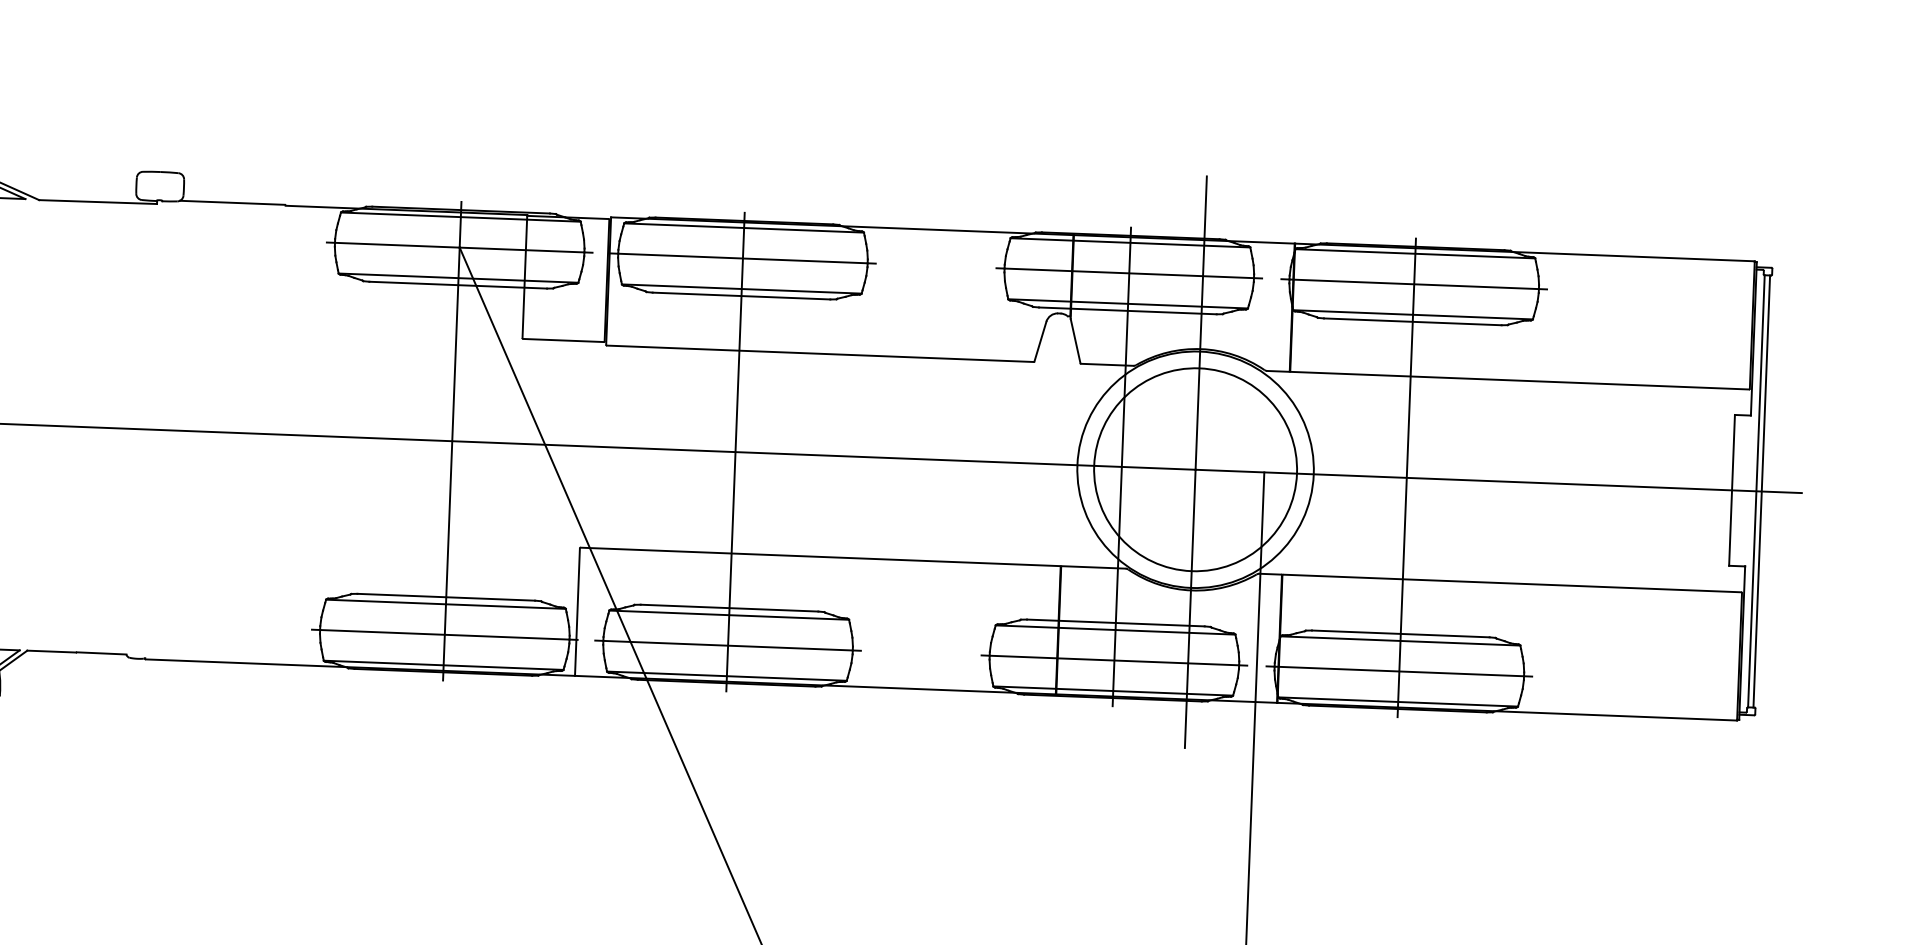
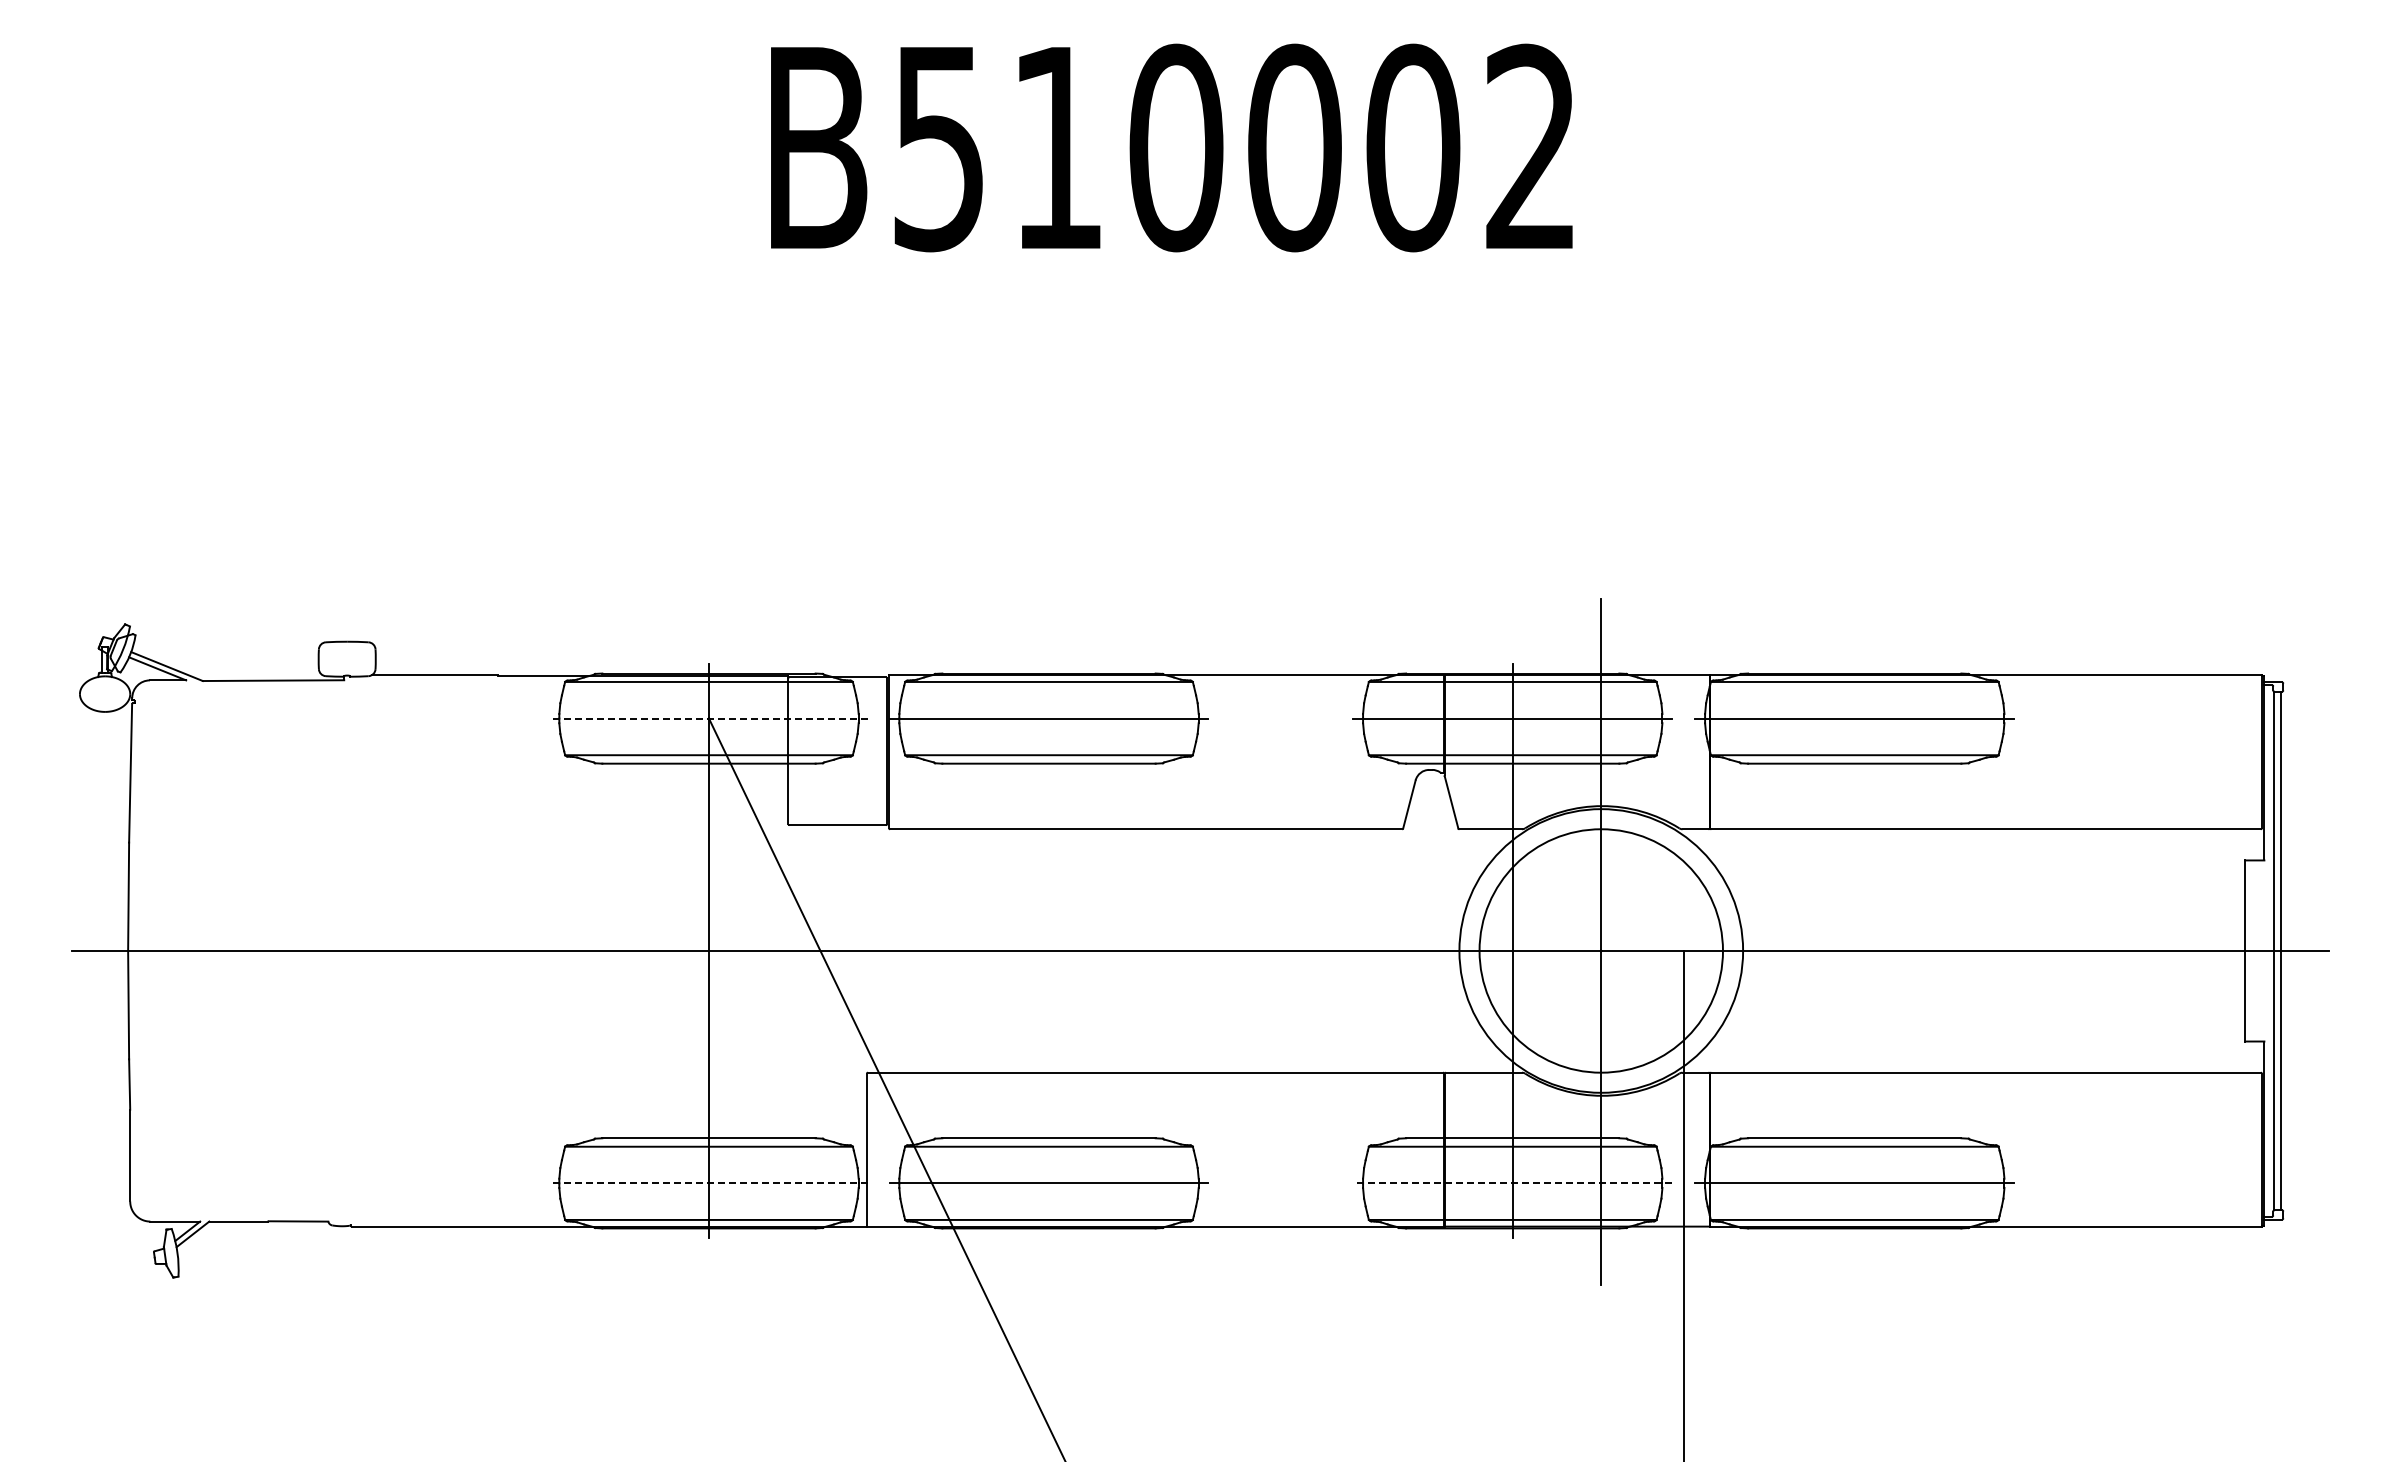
line: (459, 247) -> (708, 718), solid -> dashed
line: (735, 451) -> (1049, 950), removed
line: (1406, 477) -> (1854, 950), removed
line: (444, 634) -> (708, 1183), solid -> dashed
line: (1114, 660) -> (1512, 1183), solid -> dashed

